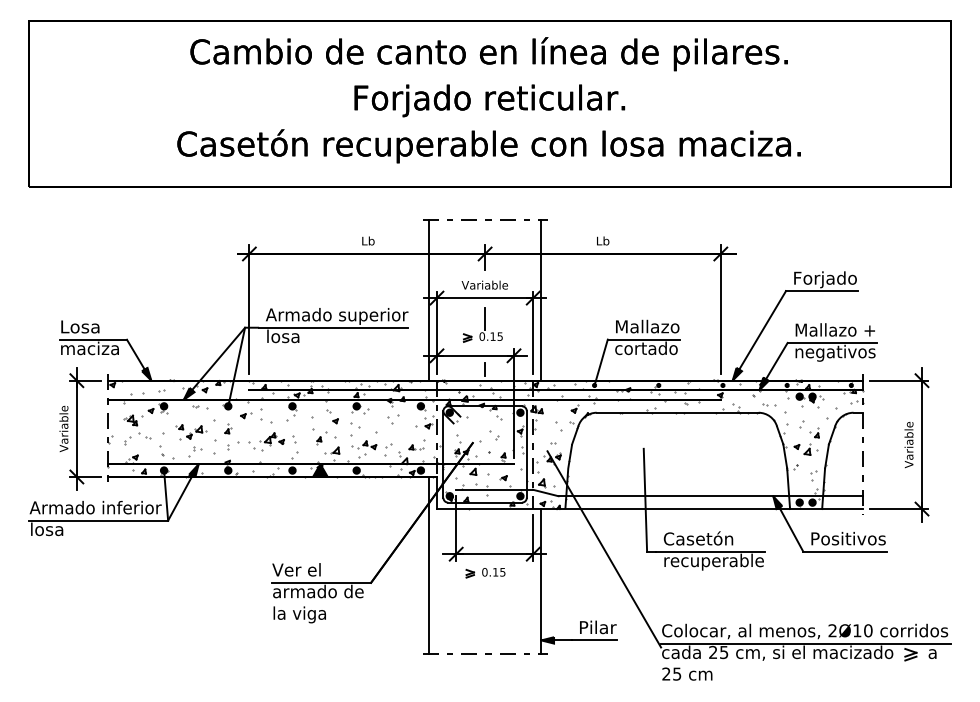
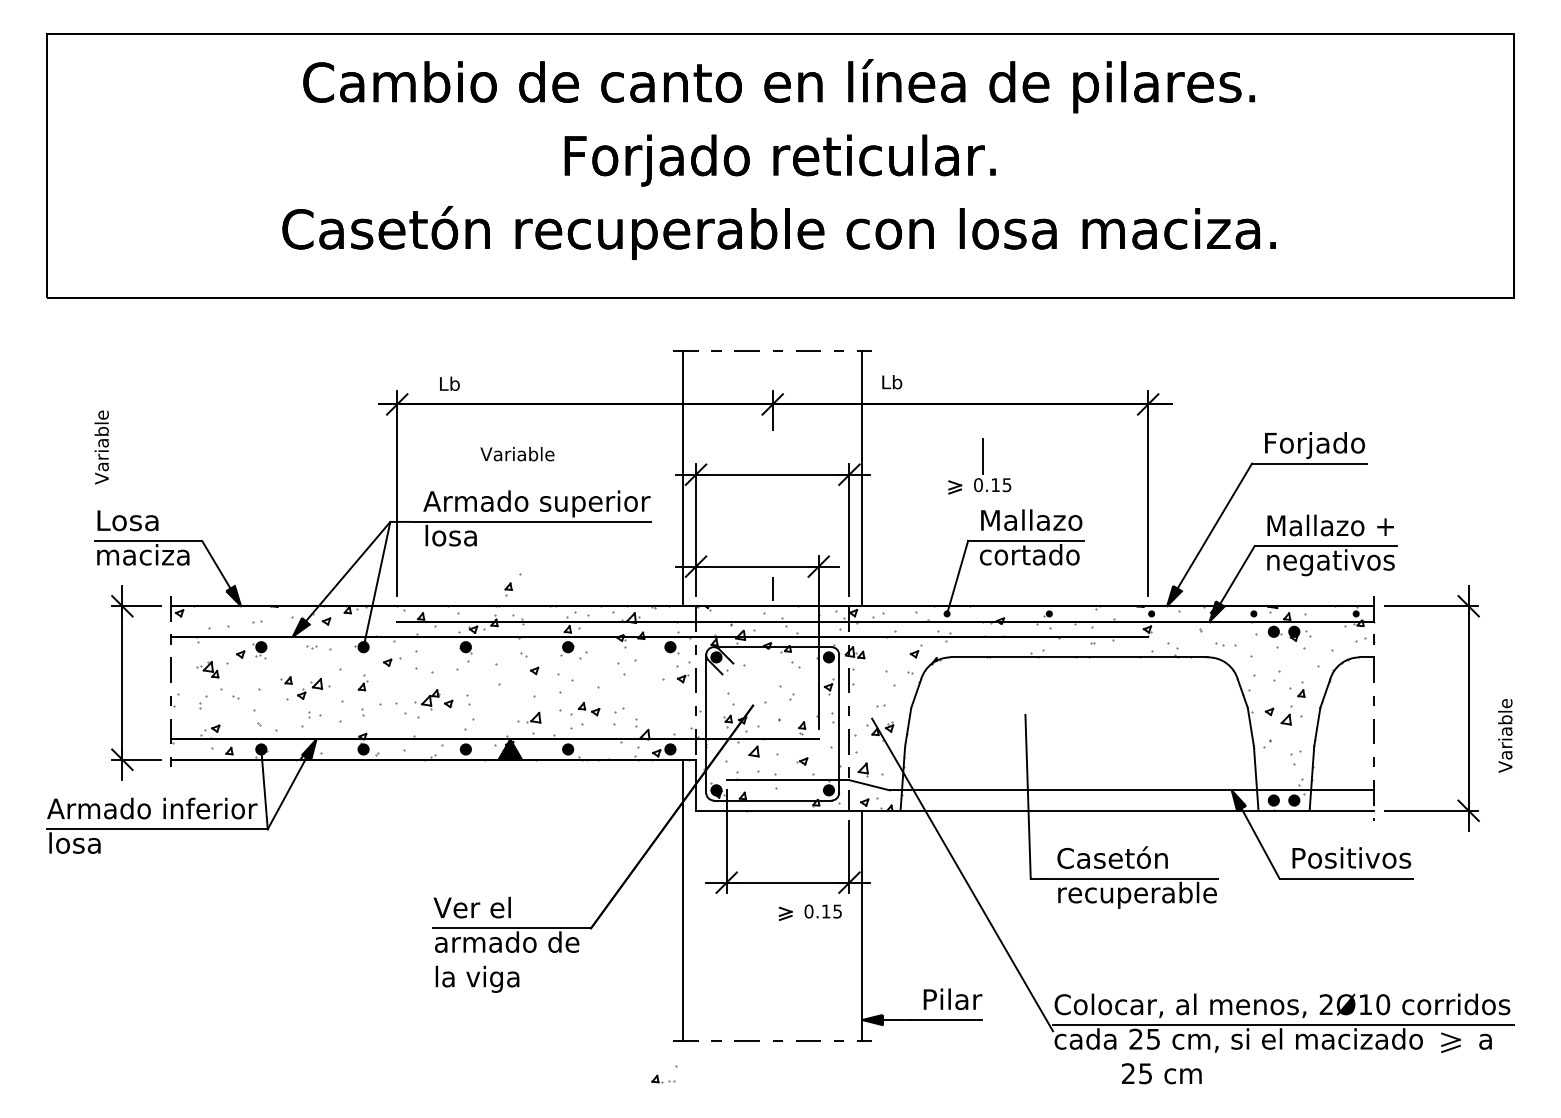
text: (368, 240) -> (449, 382), moved
text: (603, 240) -> (892, 381), moved
text: (484, 284) -> (516, 453), moved
part: (482, 324) -> (978, 465), moved
text: (63, 428) -> (101, 446), moved
part: (321, 438) -> (512, 585), moved
part: (416, 444) -> (663, 1074), moved
text: (908, 445) -> (1504, 736), moved
part: (485, 573) -> (809, 913), moved
text: (687, 673) -> (1162, 1072), moved

